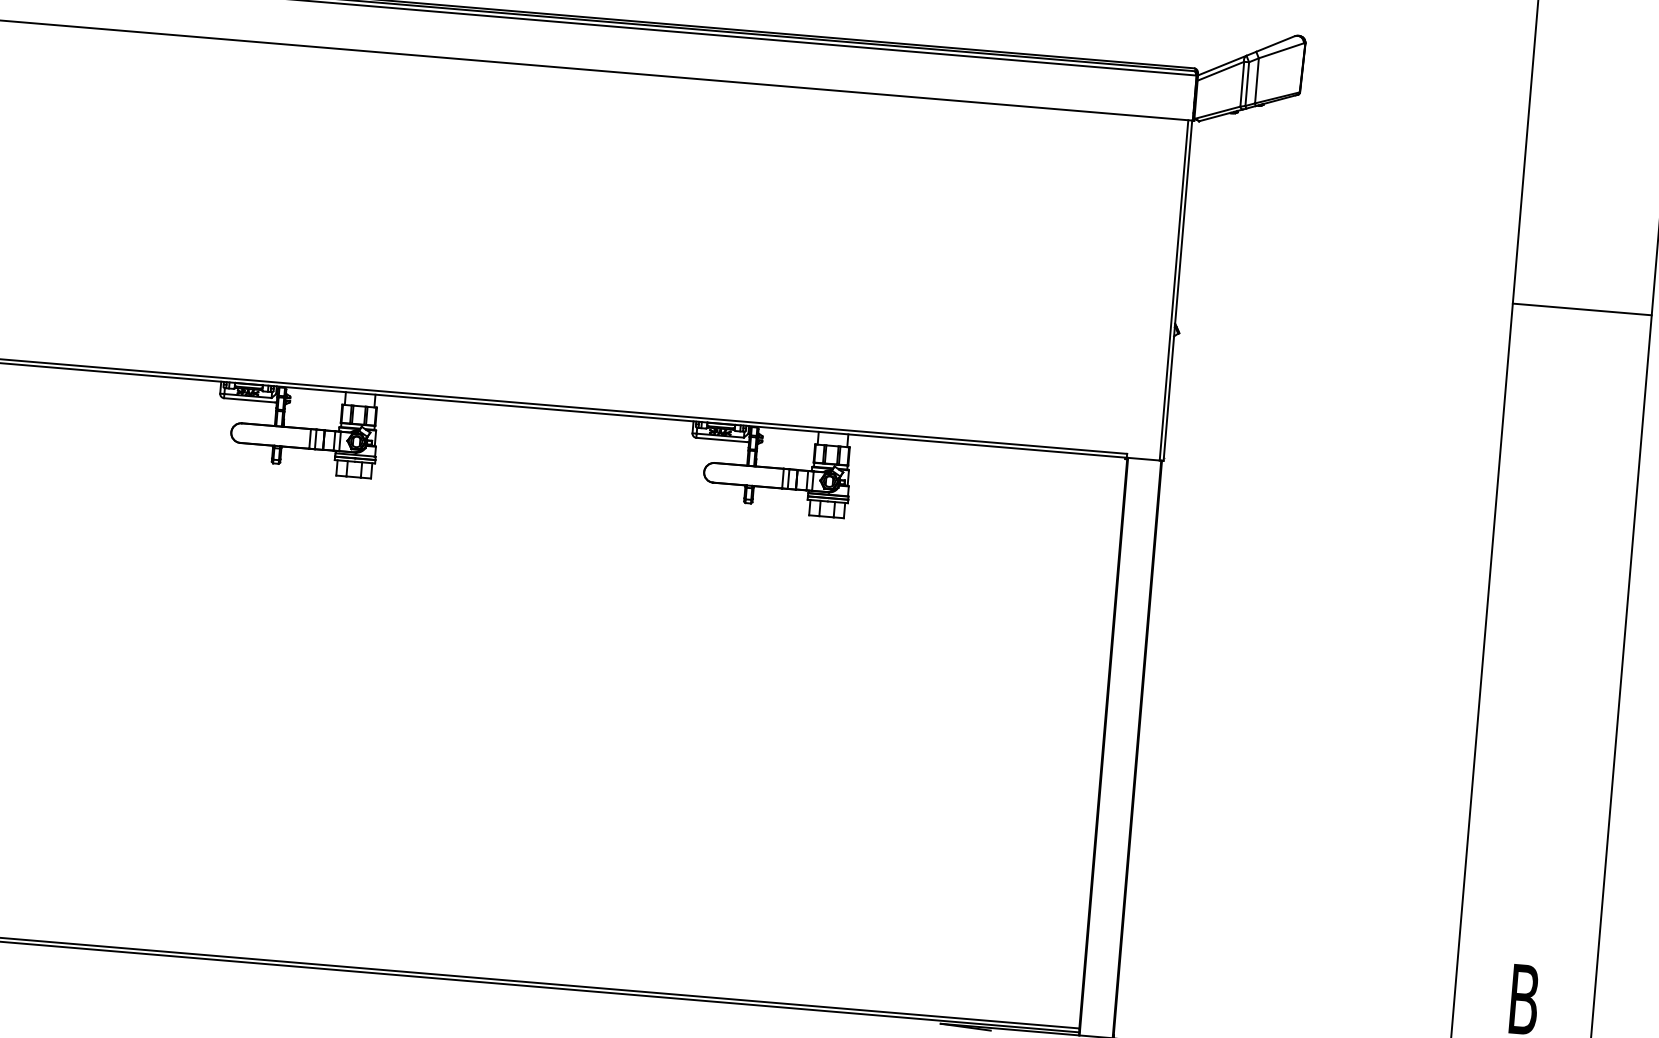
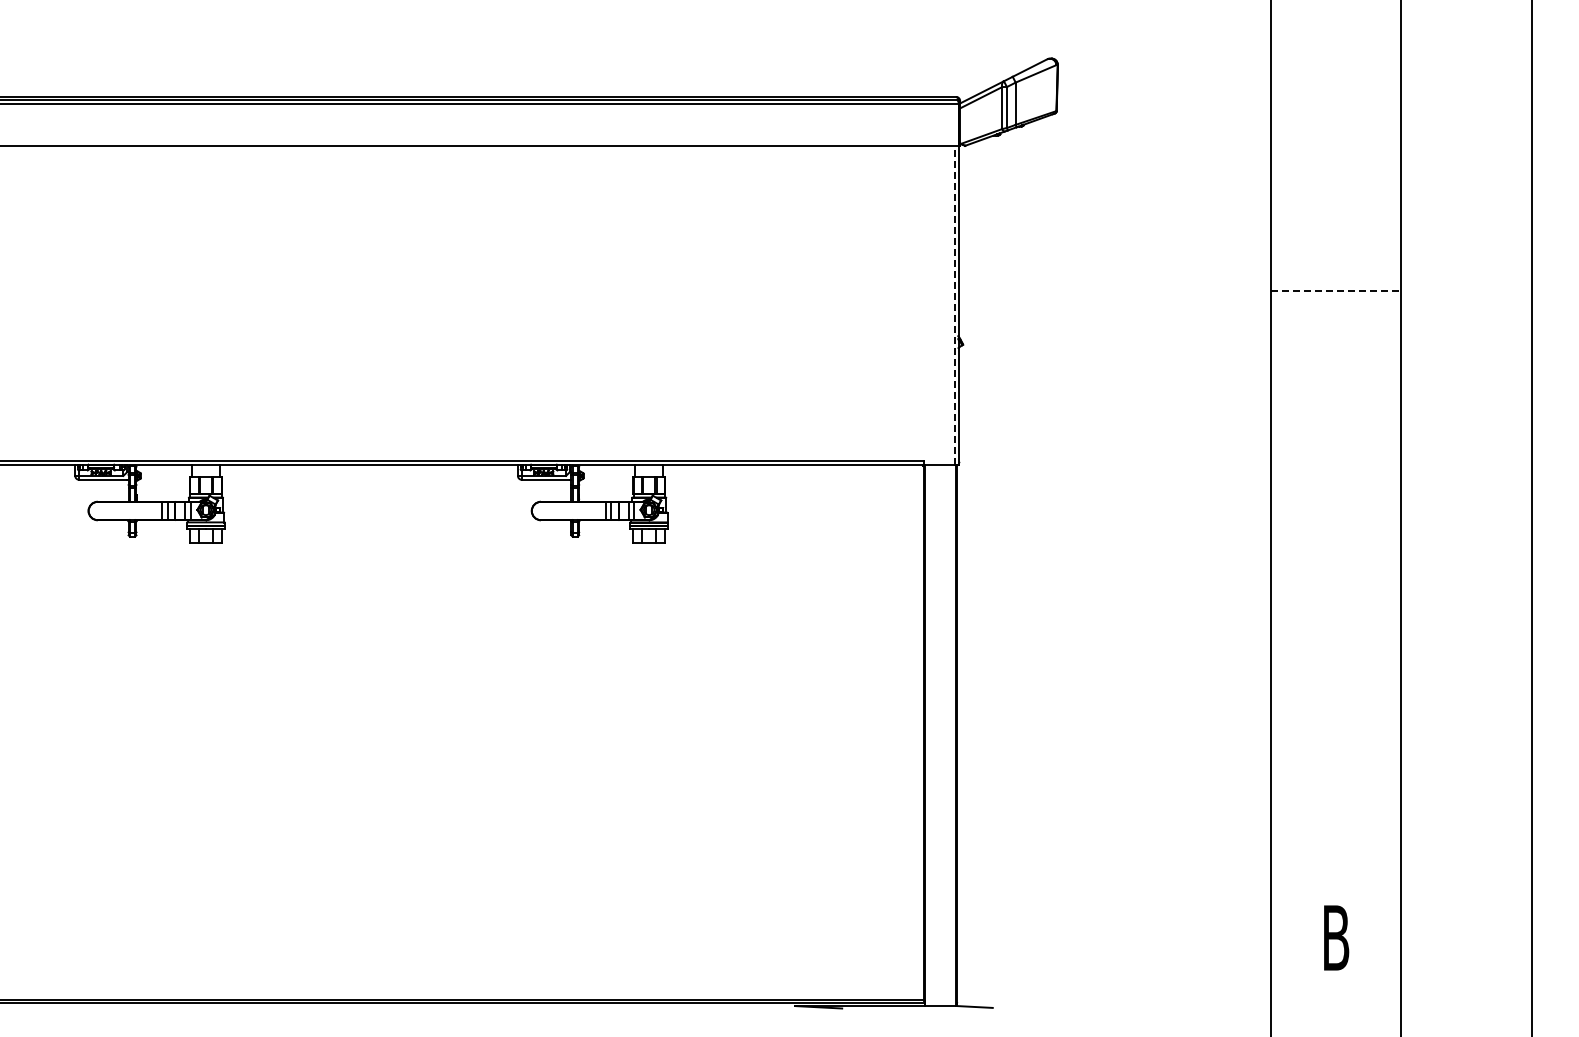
line: (1173, 289) -> (954, 304), solid -> dashed
line: (1582, 309) -> (1336, 291), solid -> dashed

